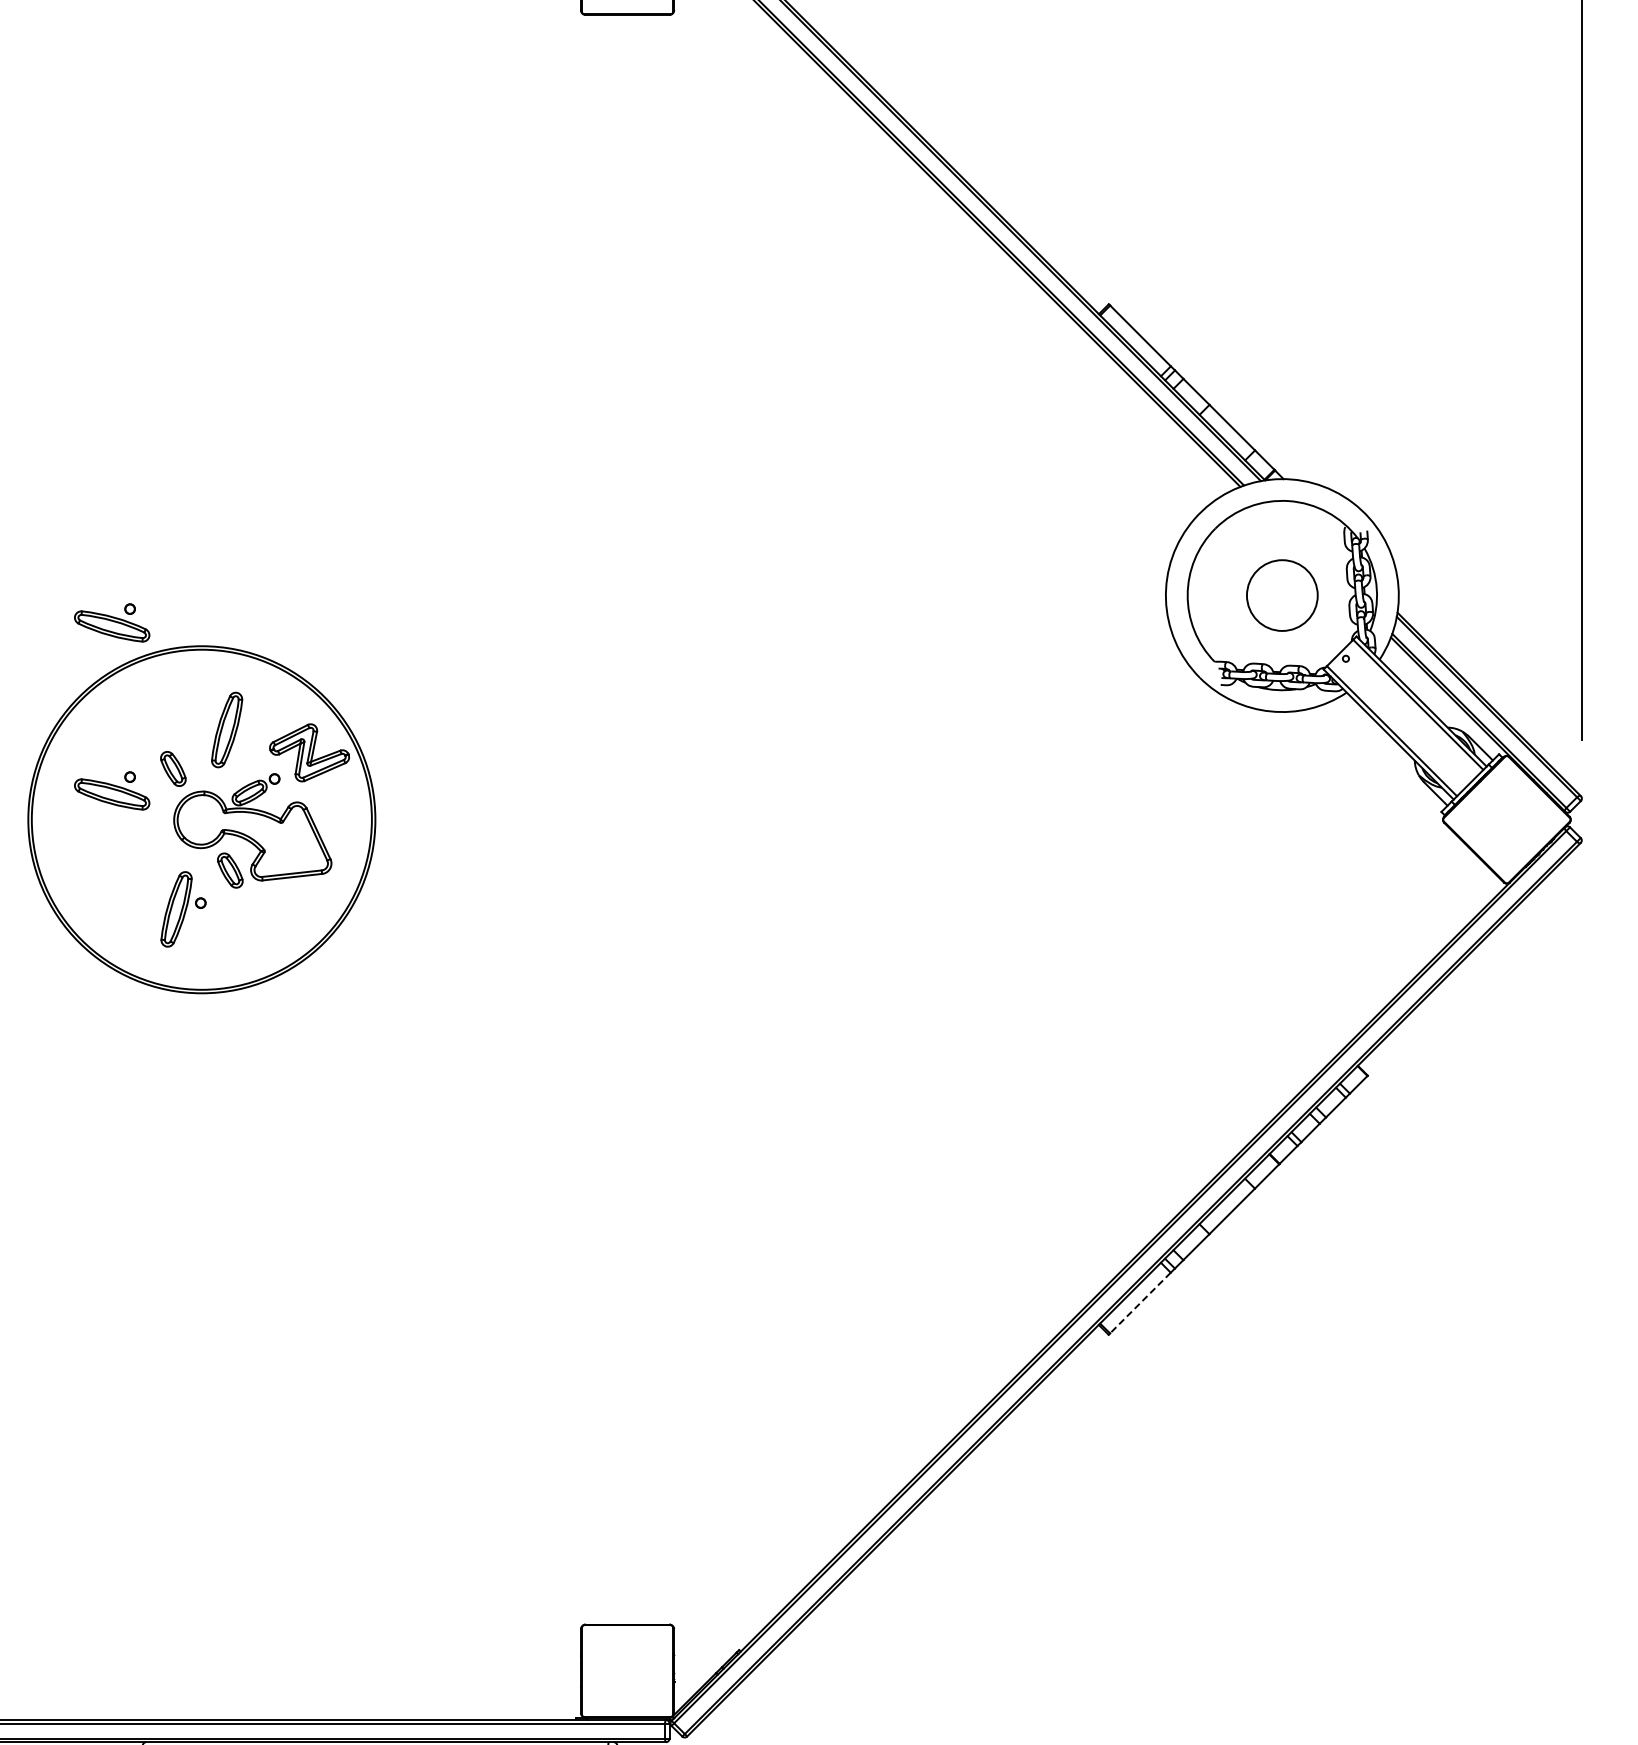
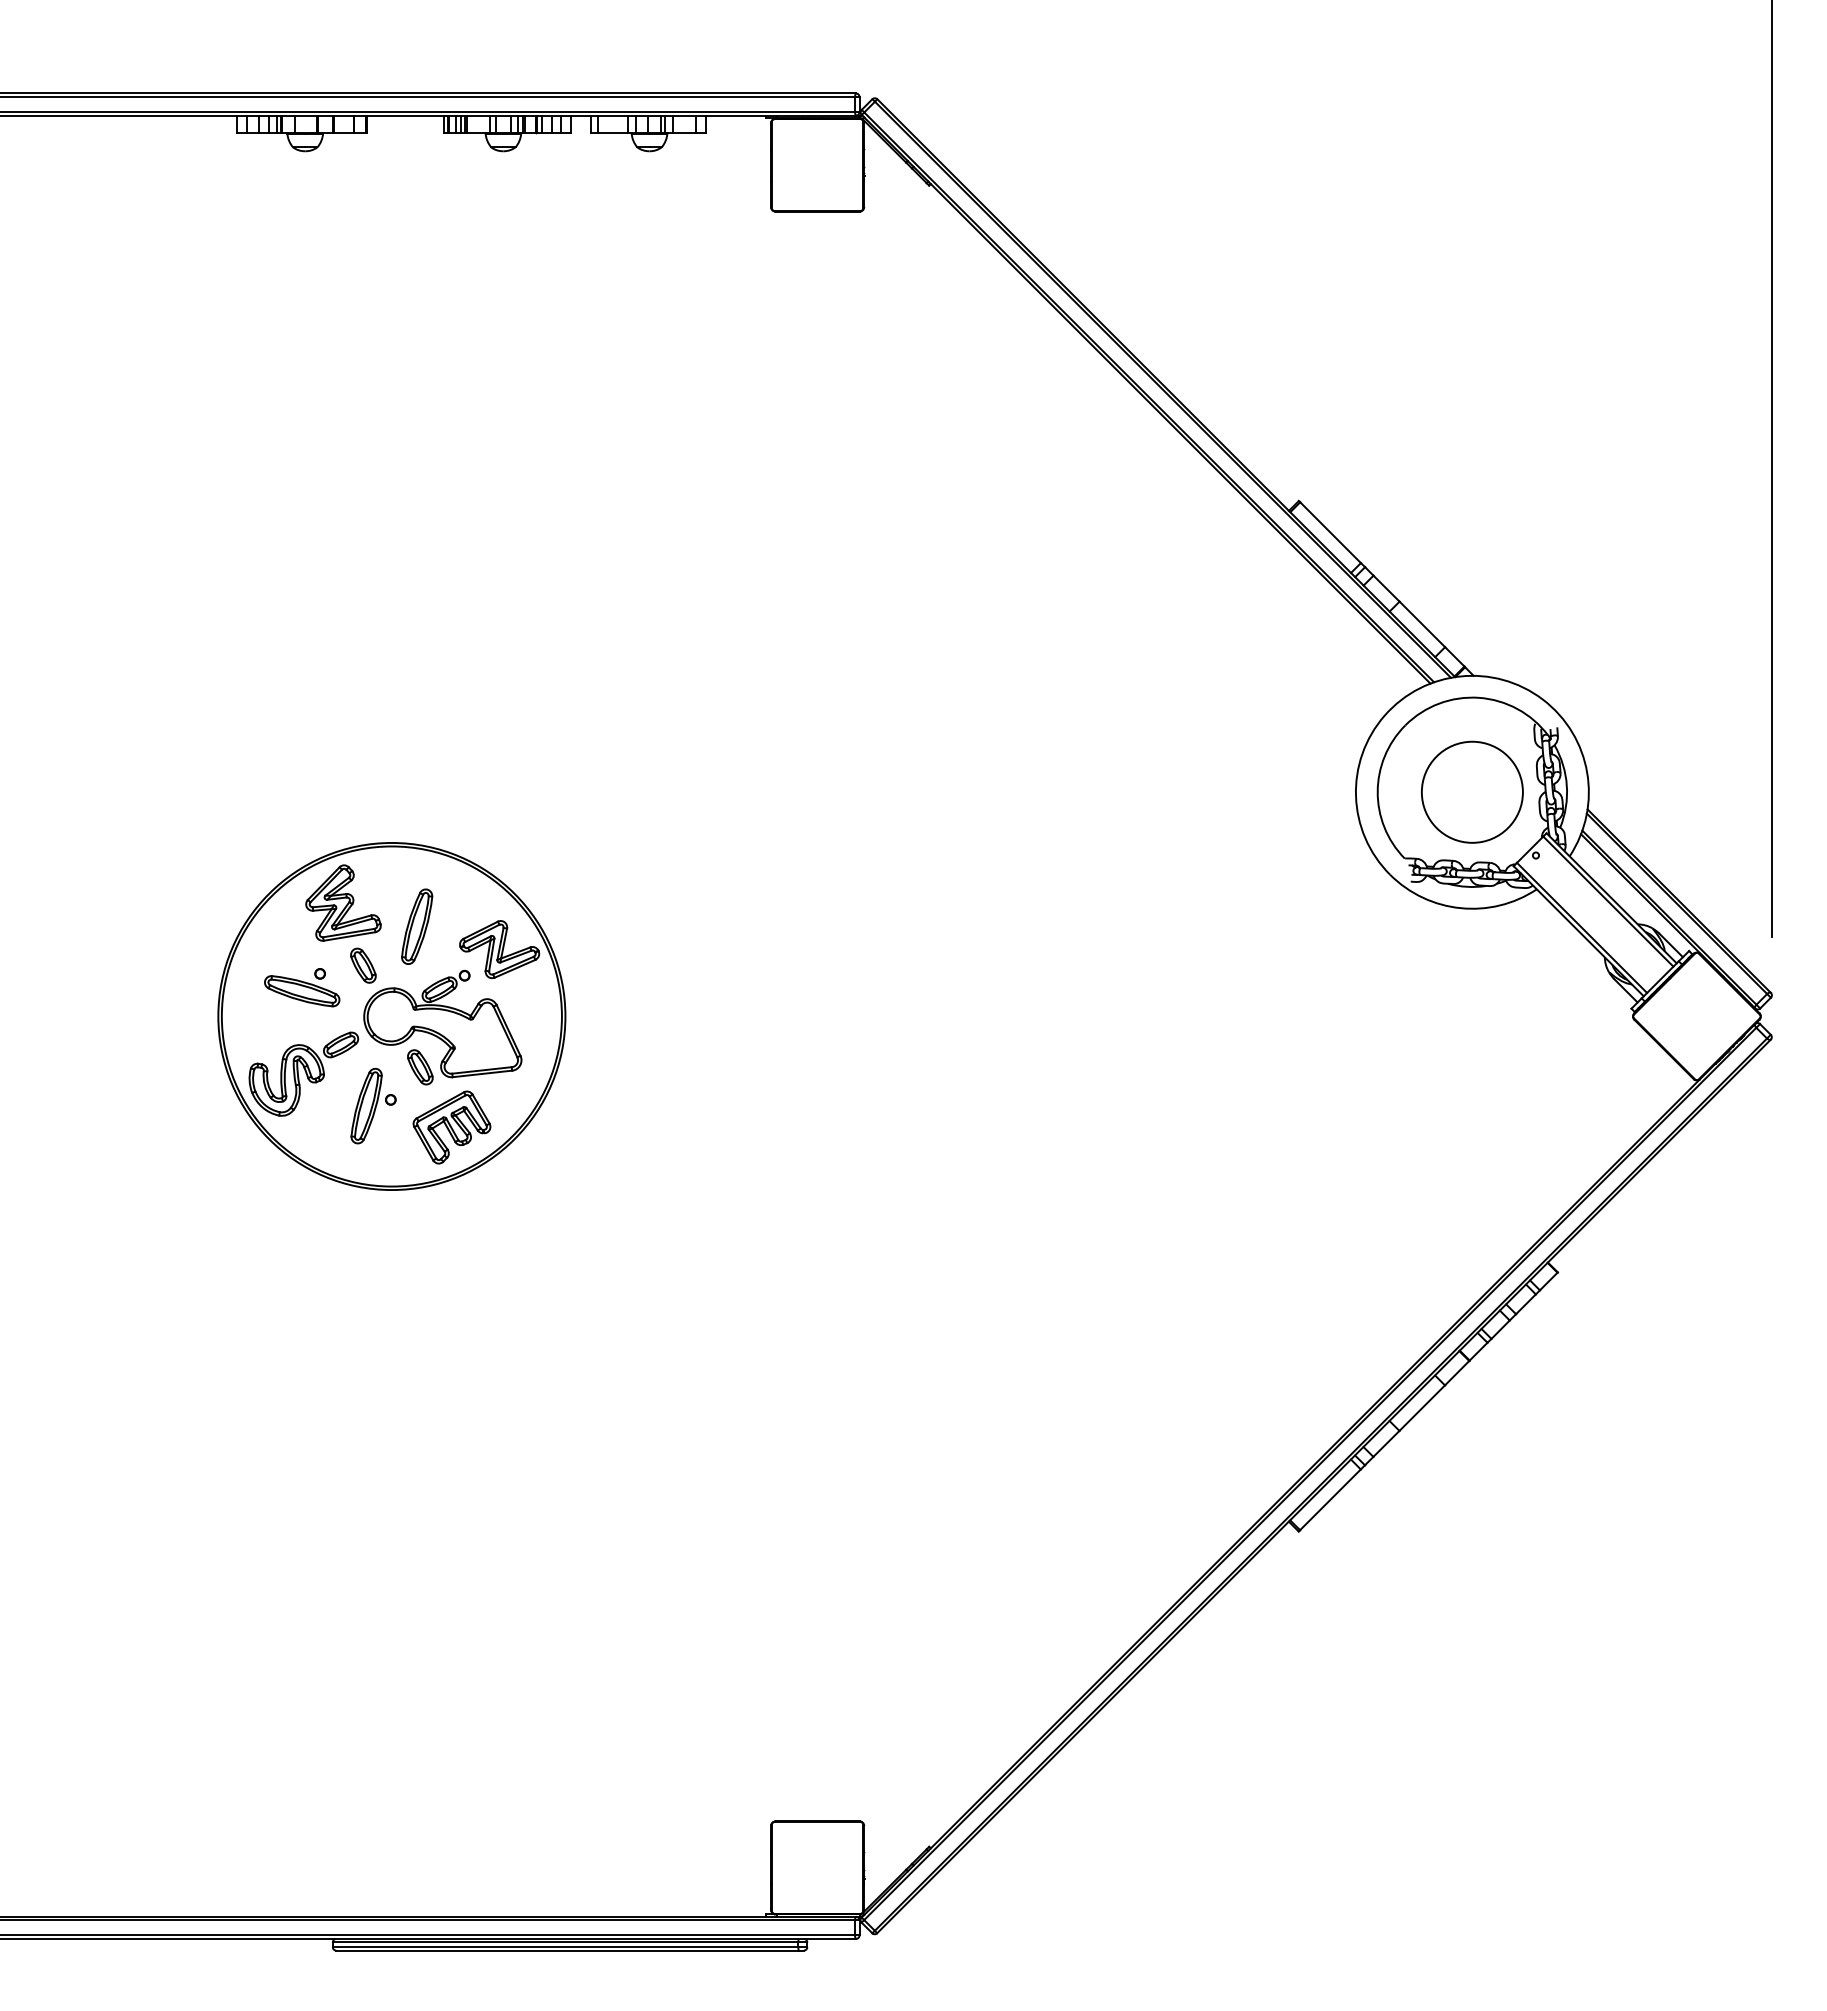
circle: (1281, 594) -> (1471, 791), size x1.43
part: (112, 622) -> (302, 819), removed
part: (153, 705) -> (343, 902), added
part: (113, 876) -> (303, 1073), added
part: (261, 930) -> (451, 1127), added
line: (1140, 1302) -> (1330, 1499), dashed -> solid

